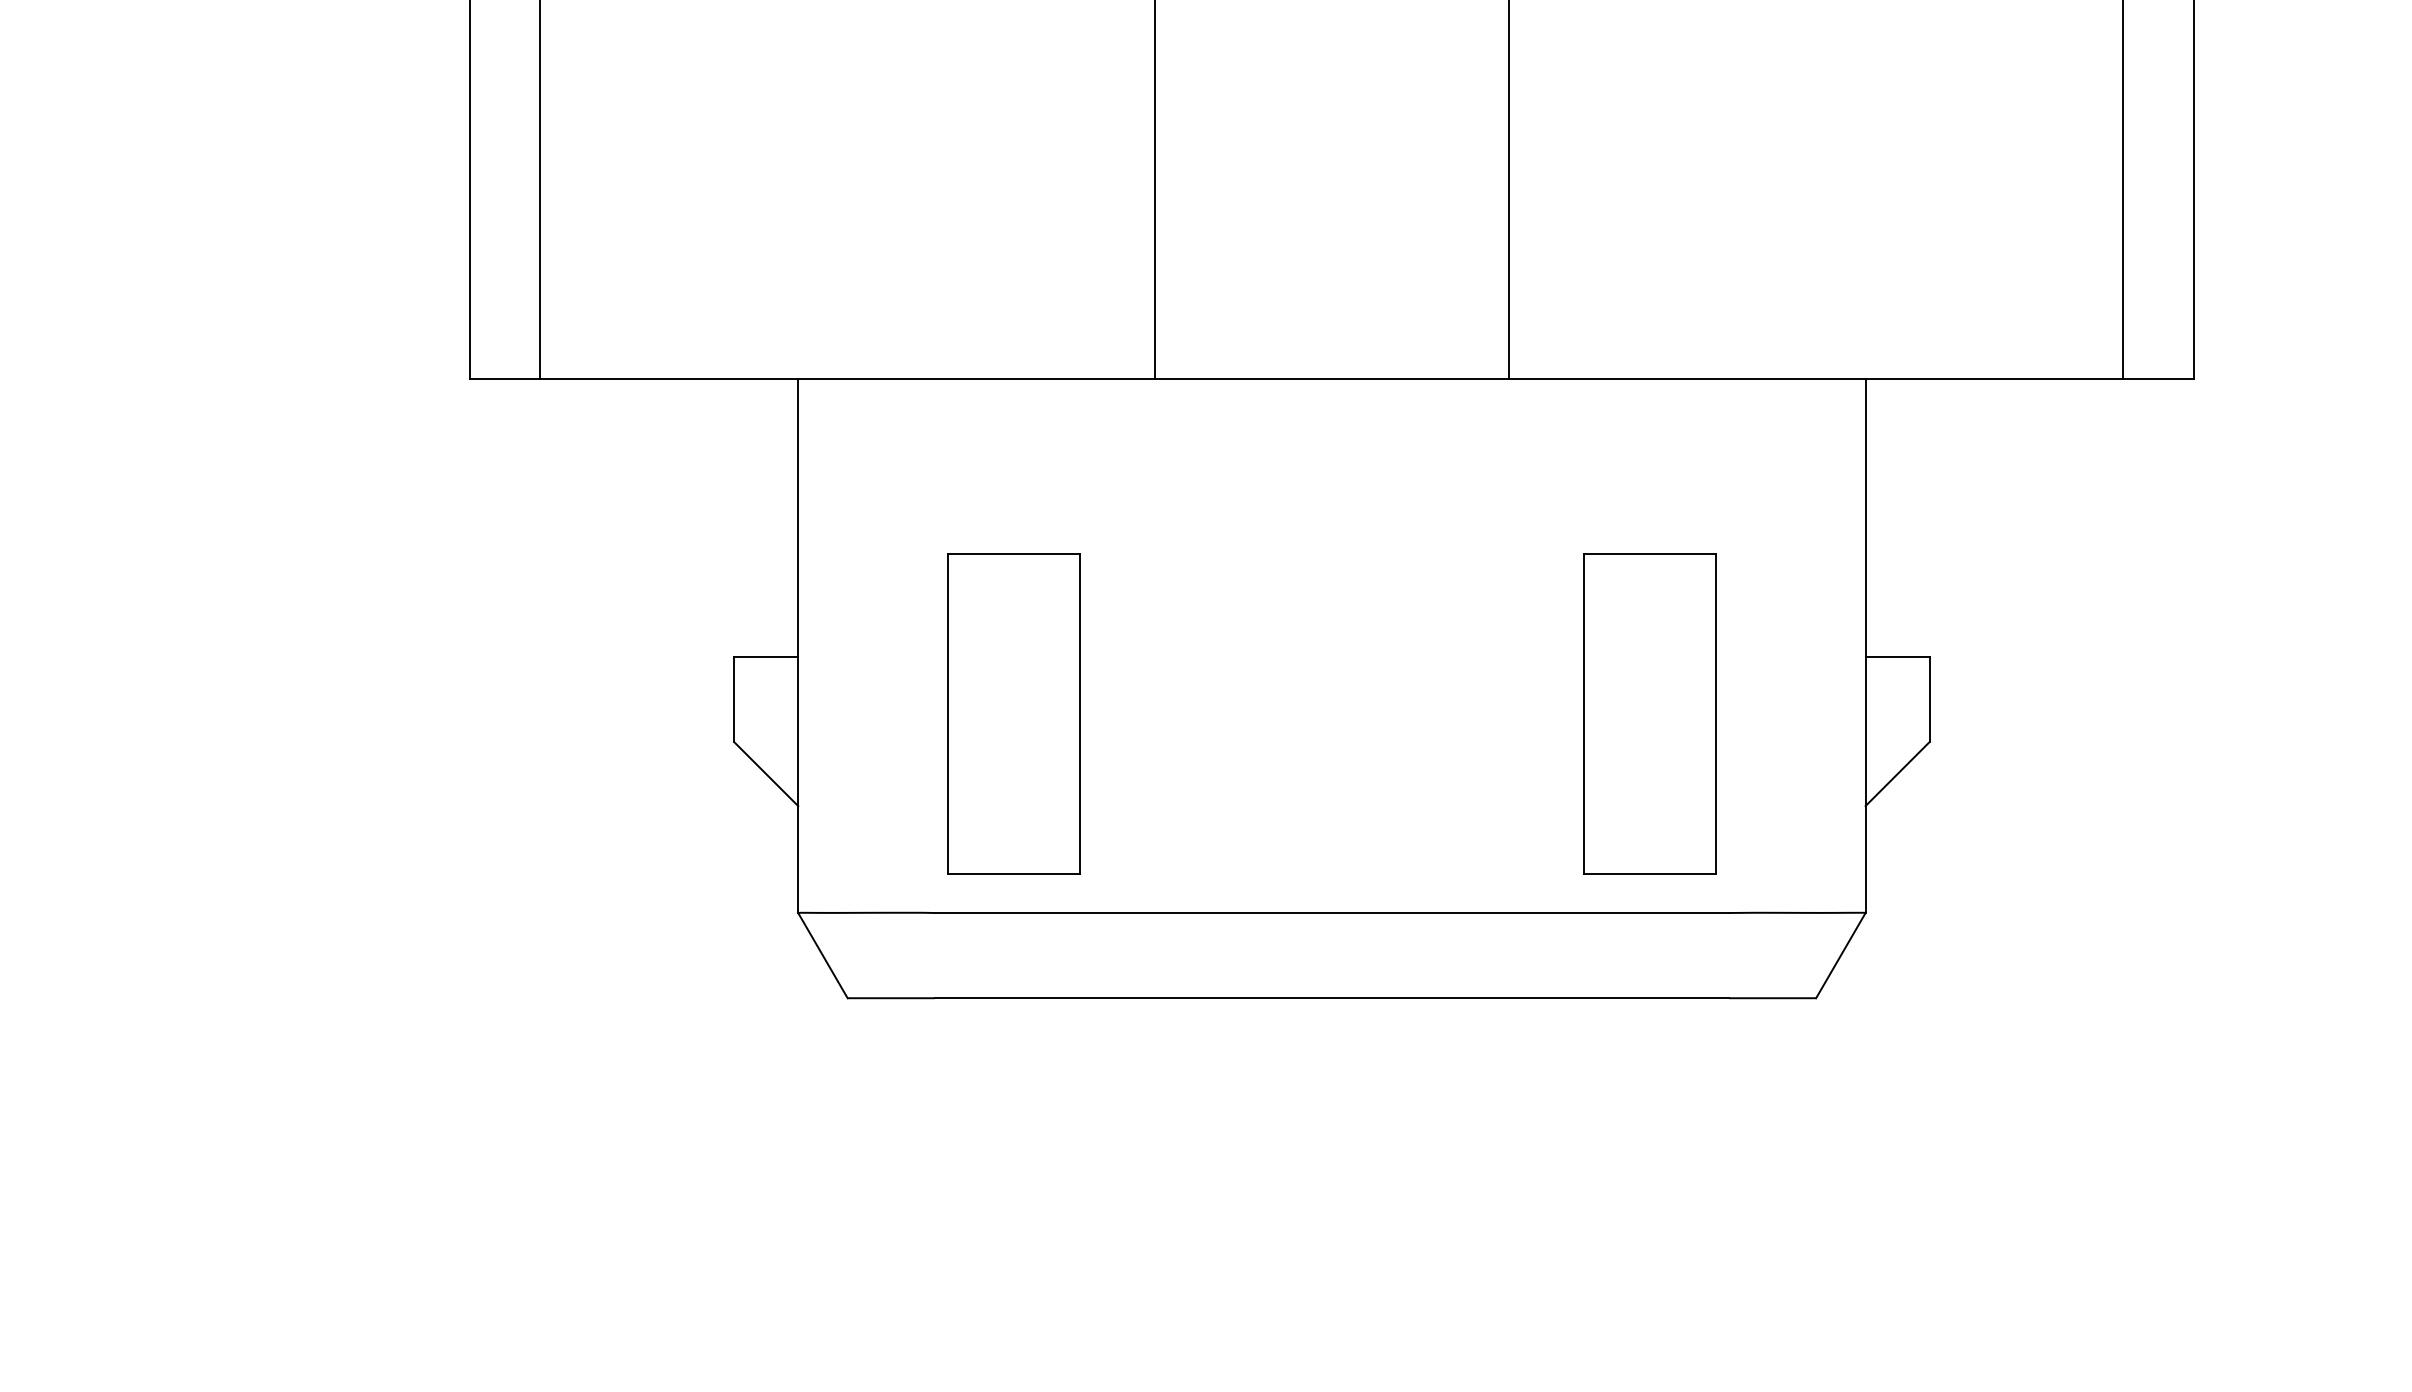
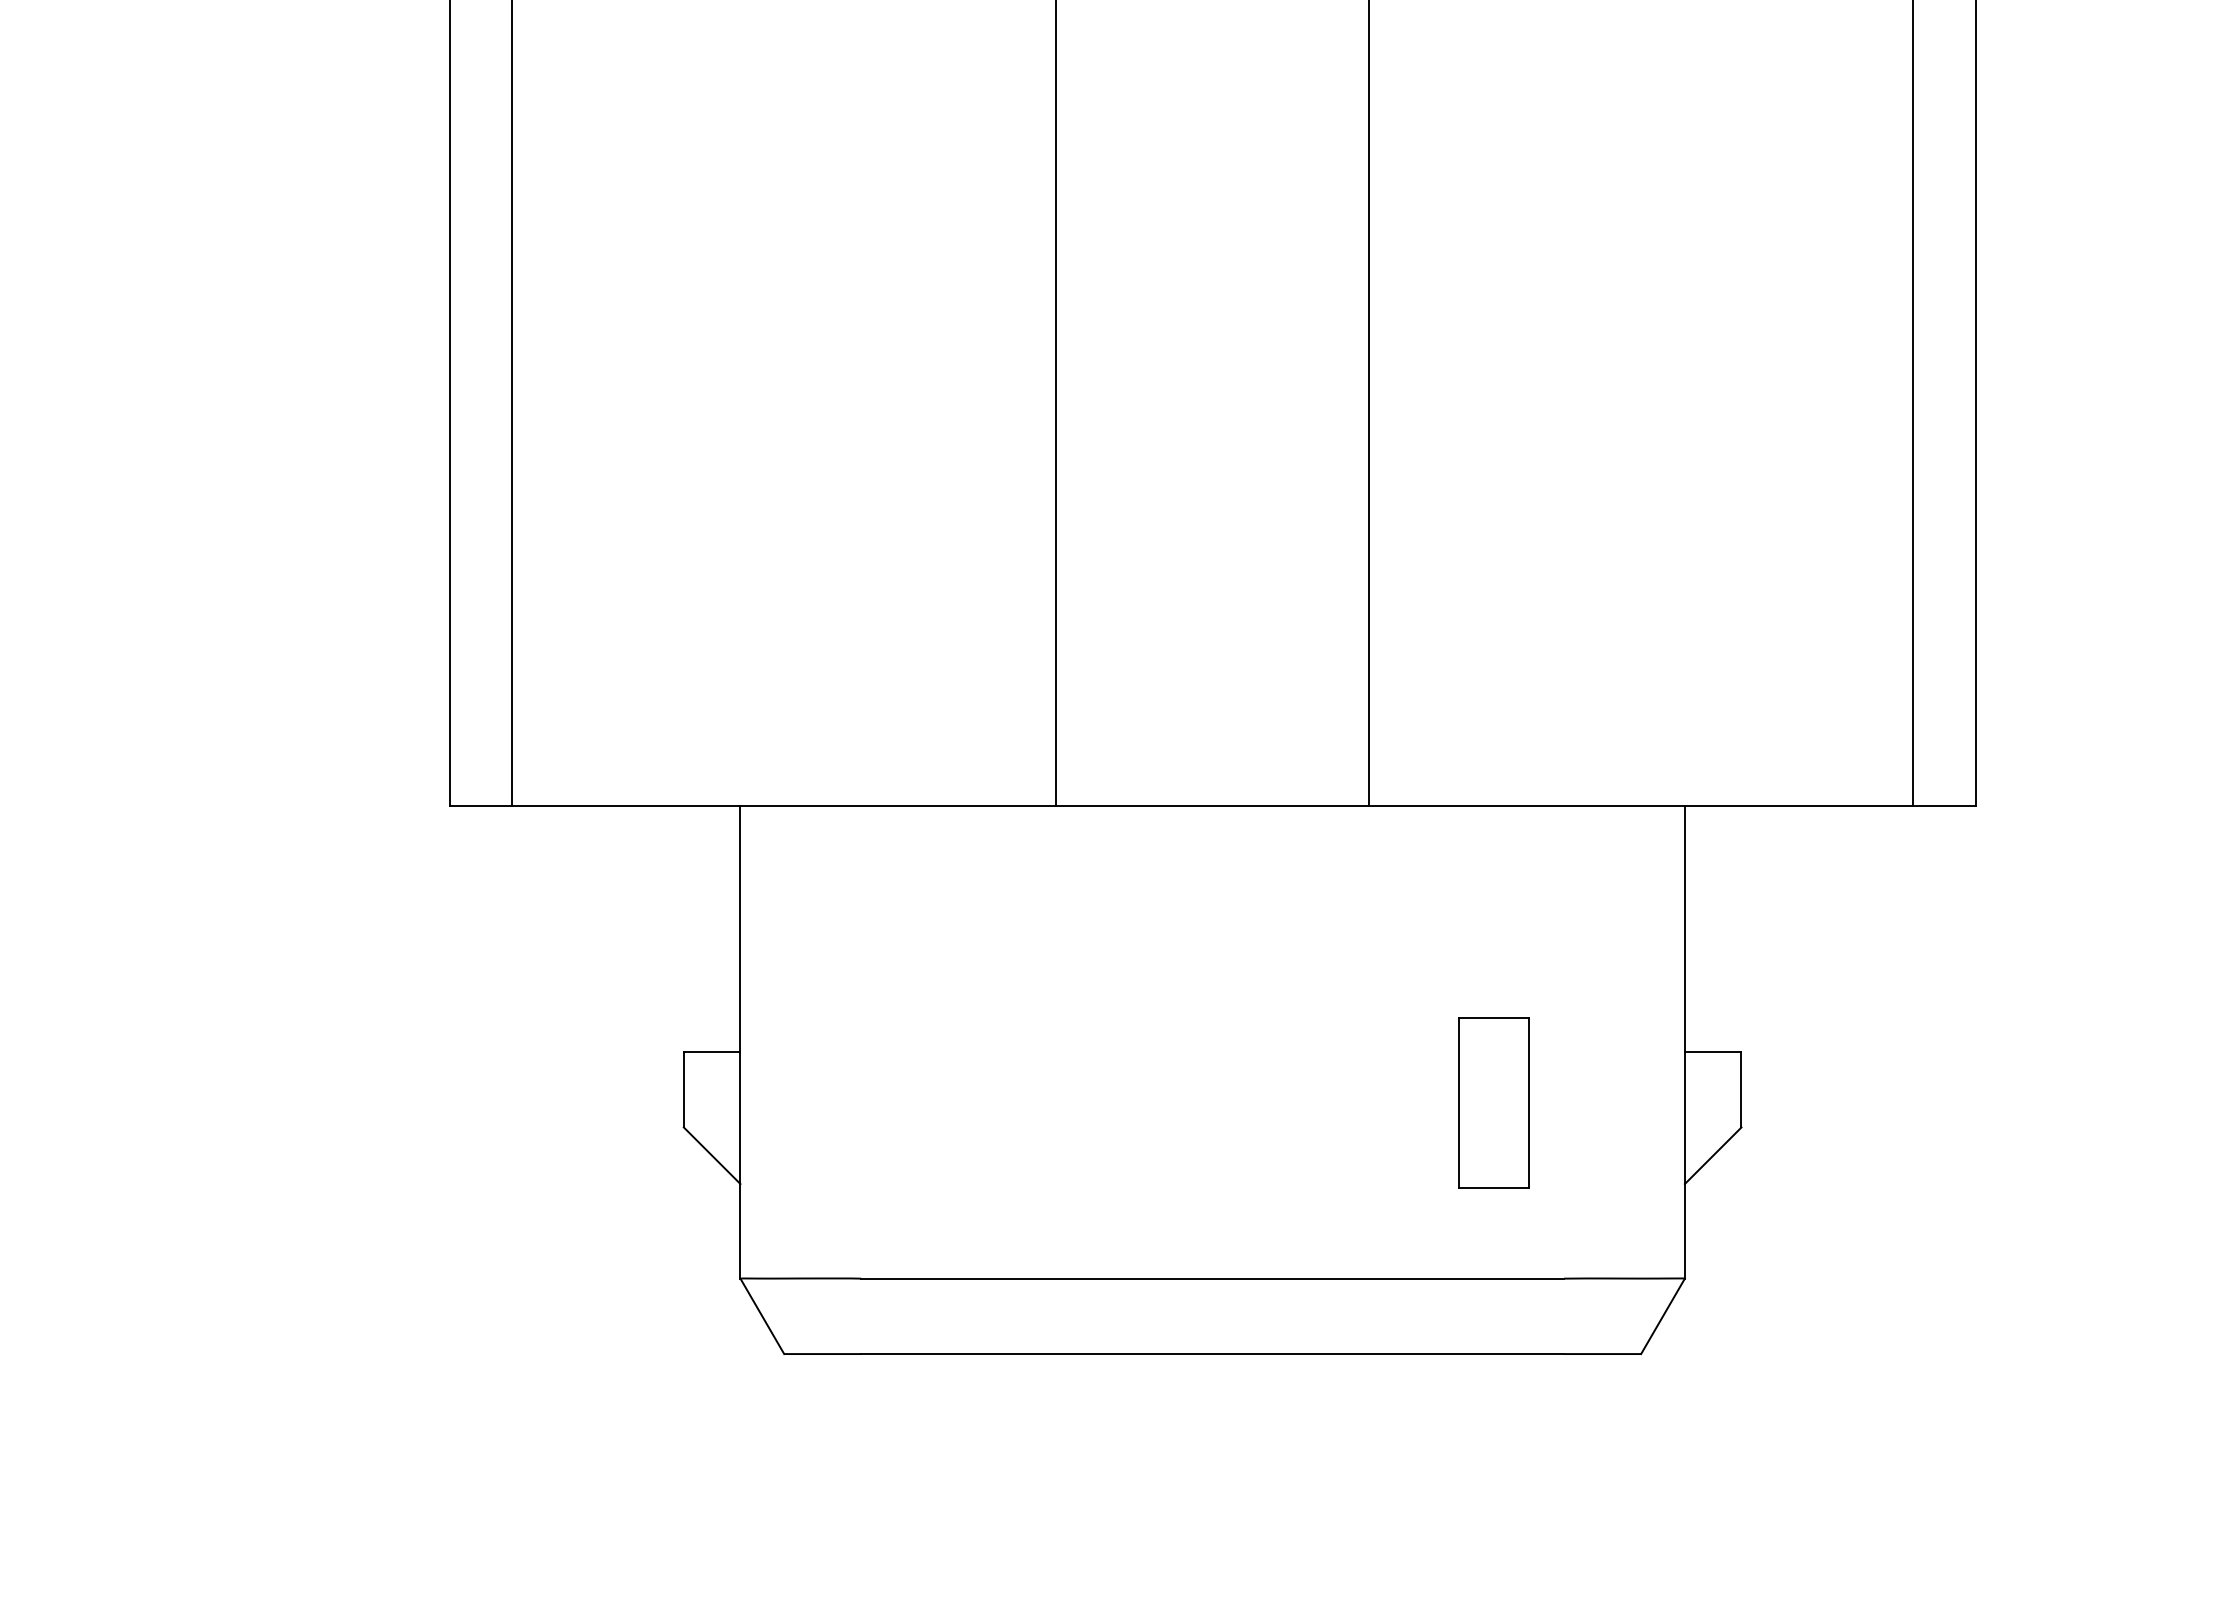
part: (1014, 713) -> (931, 1102), removed
part: (1649, 713) -> (1493, 1102), size x0.6

